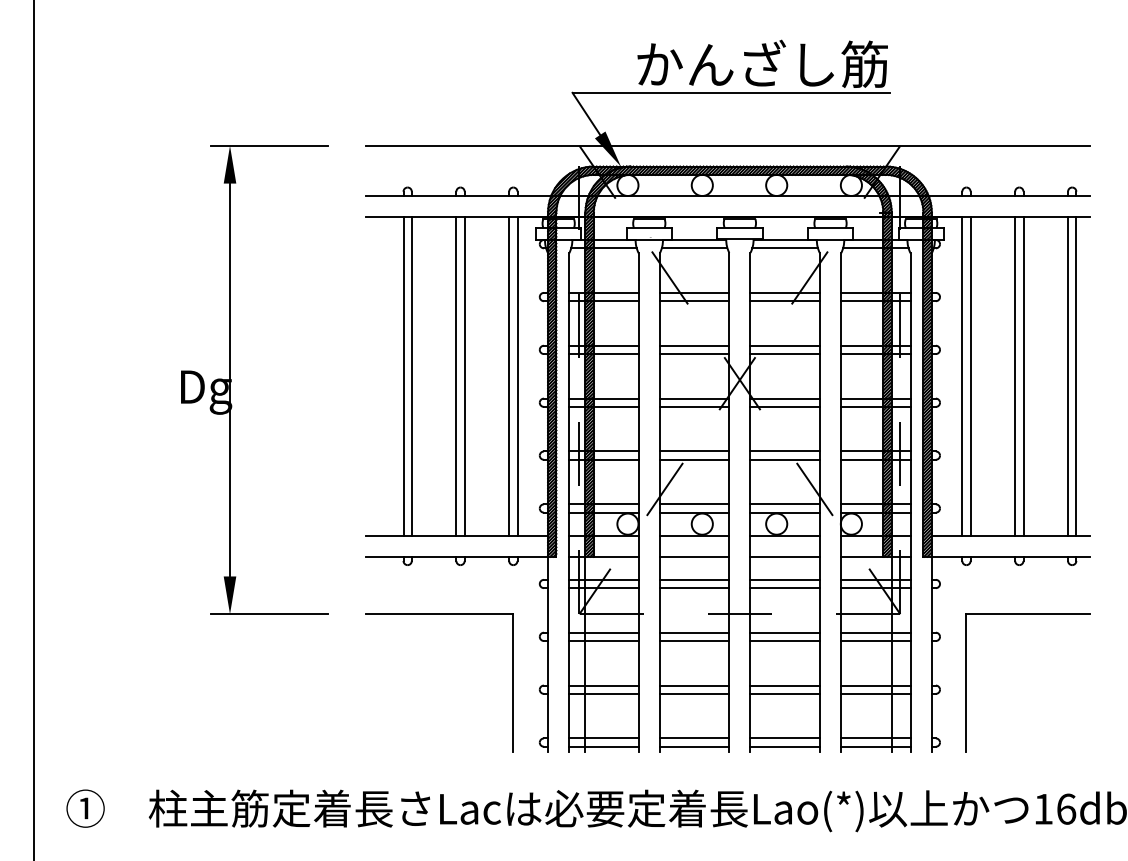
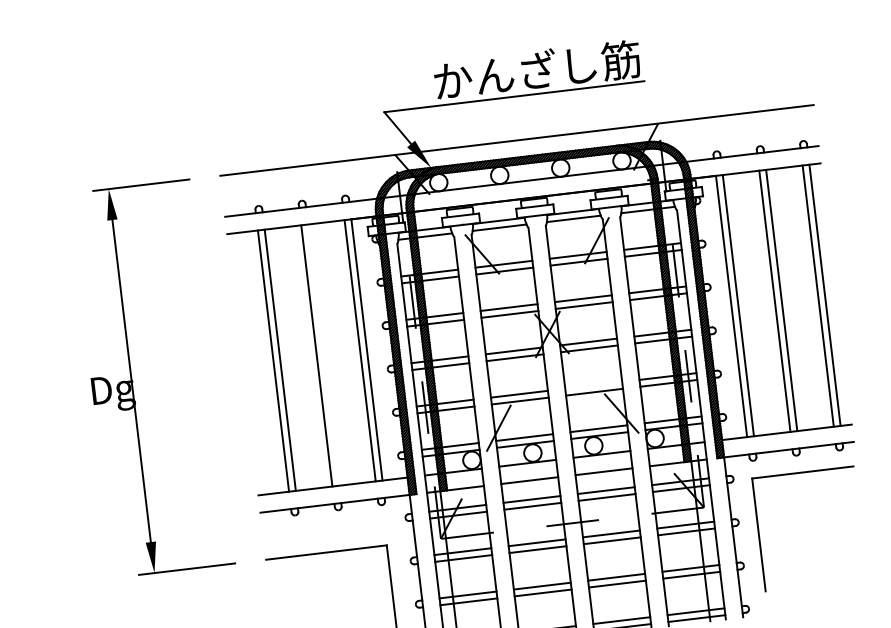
line: (464, 376) -> (323, 355), removed
line: (784, 451) -> (593, 385), removed
part: (966, 682) -> (758, 534), moved

